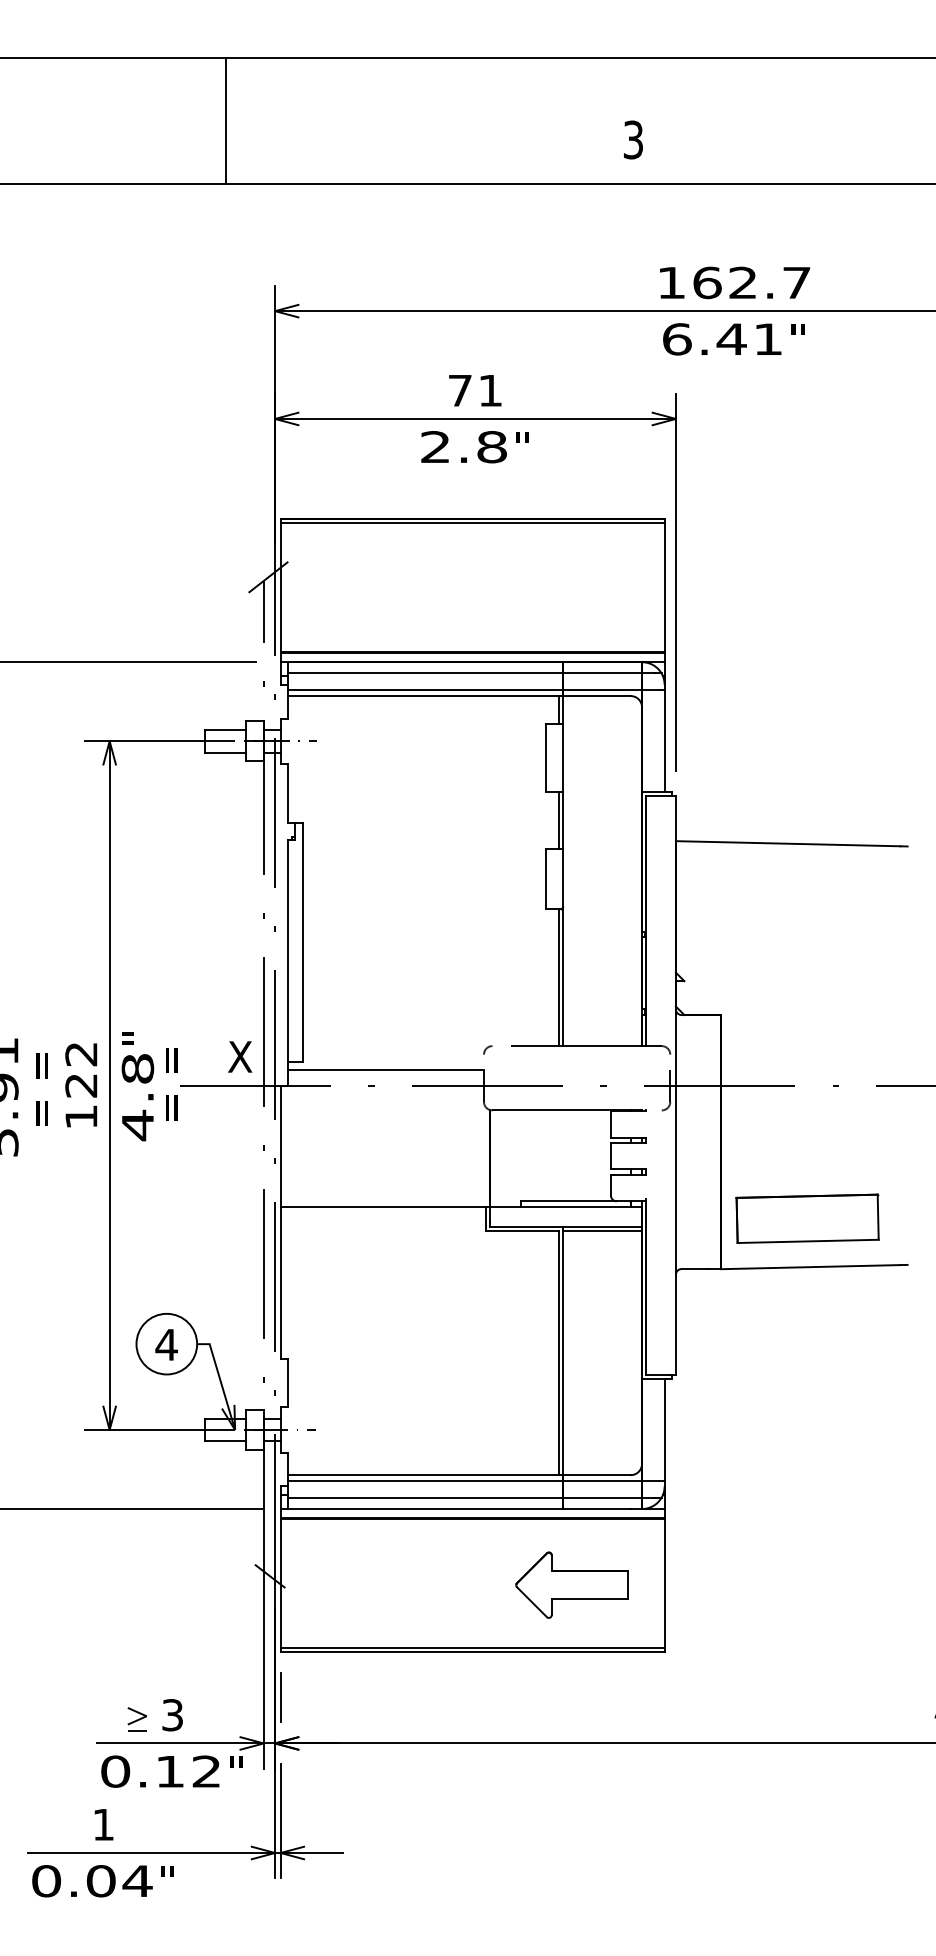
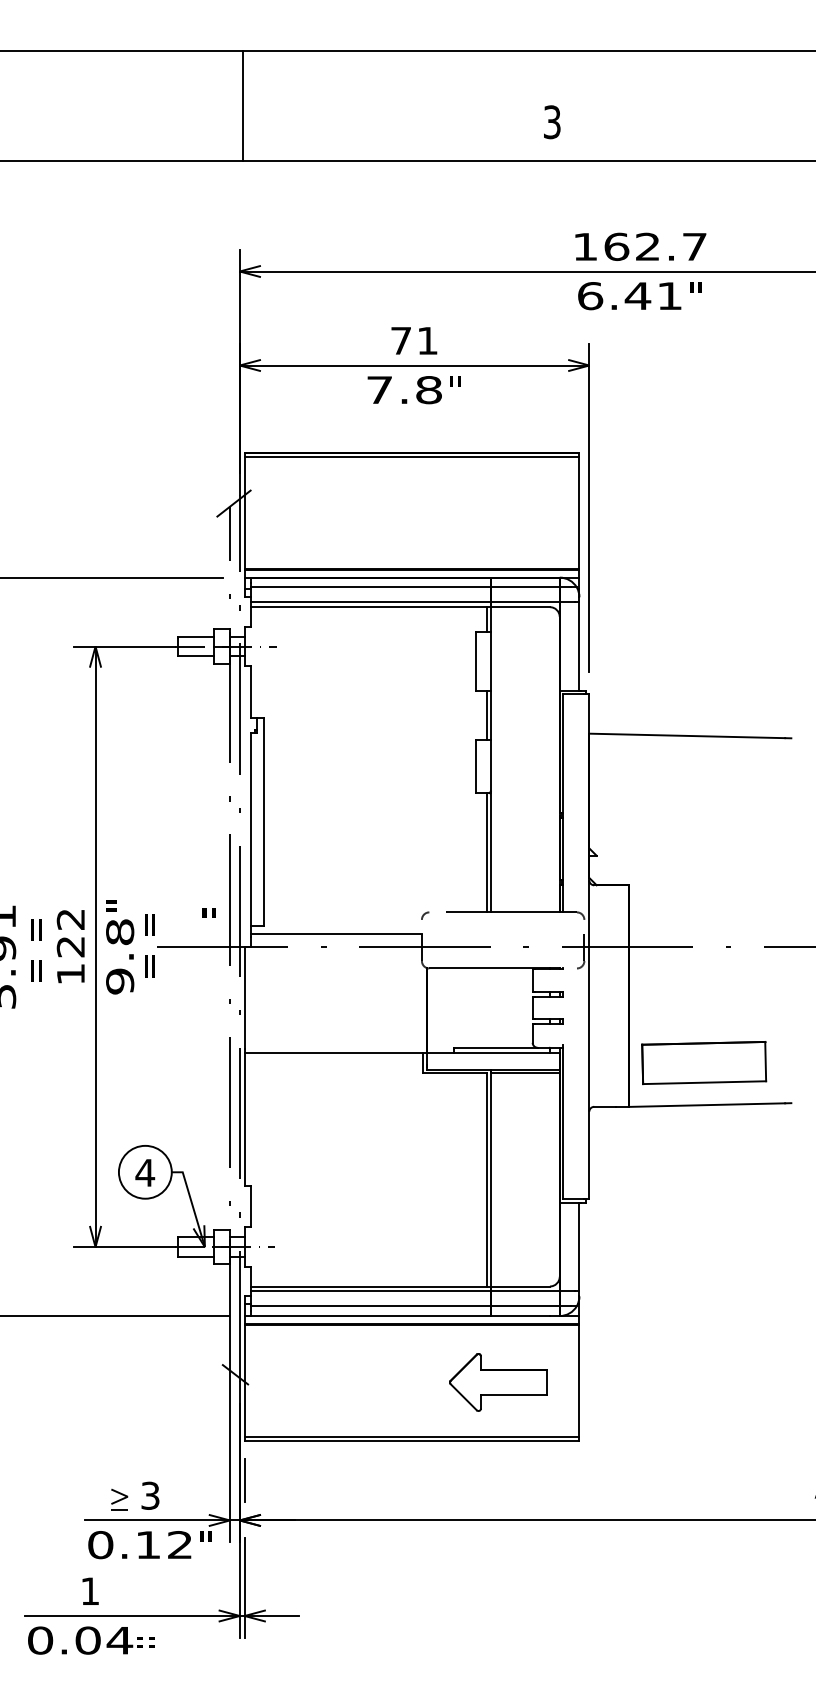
line: (226, 120) -> (243, 105), moved
text: (435, 446) -> (379, 389), 2.8 -> 7.8
text: (239, 1056) -> (208, 921), X -> "
text: (138, 1125) -> (120, 981), 4.8 -> 9.8
text: (166, 1877) -> (145, 1637), " -> = =

